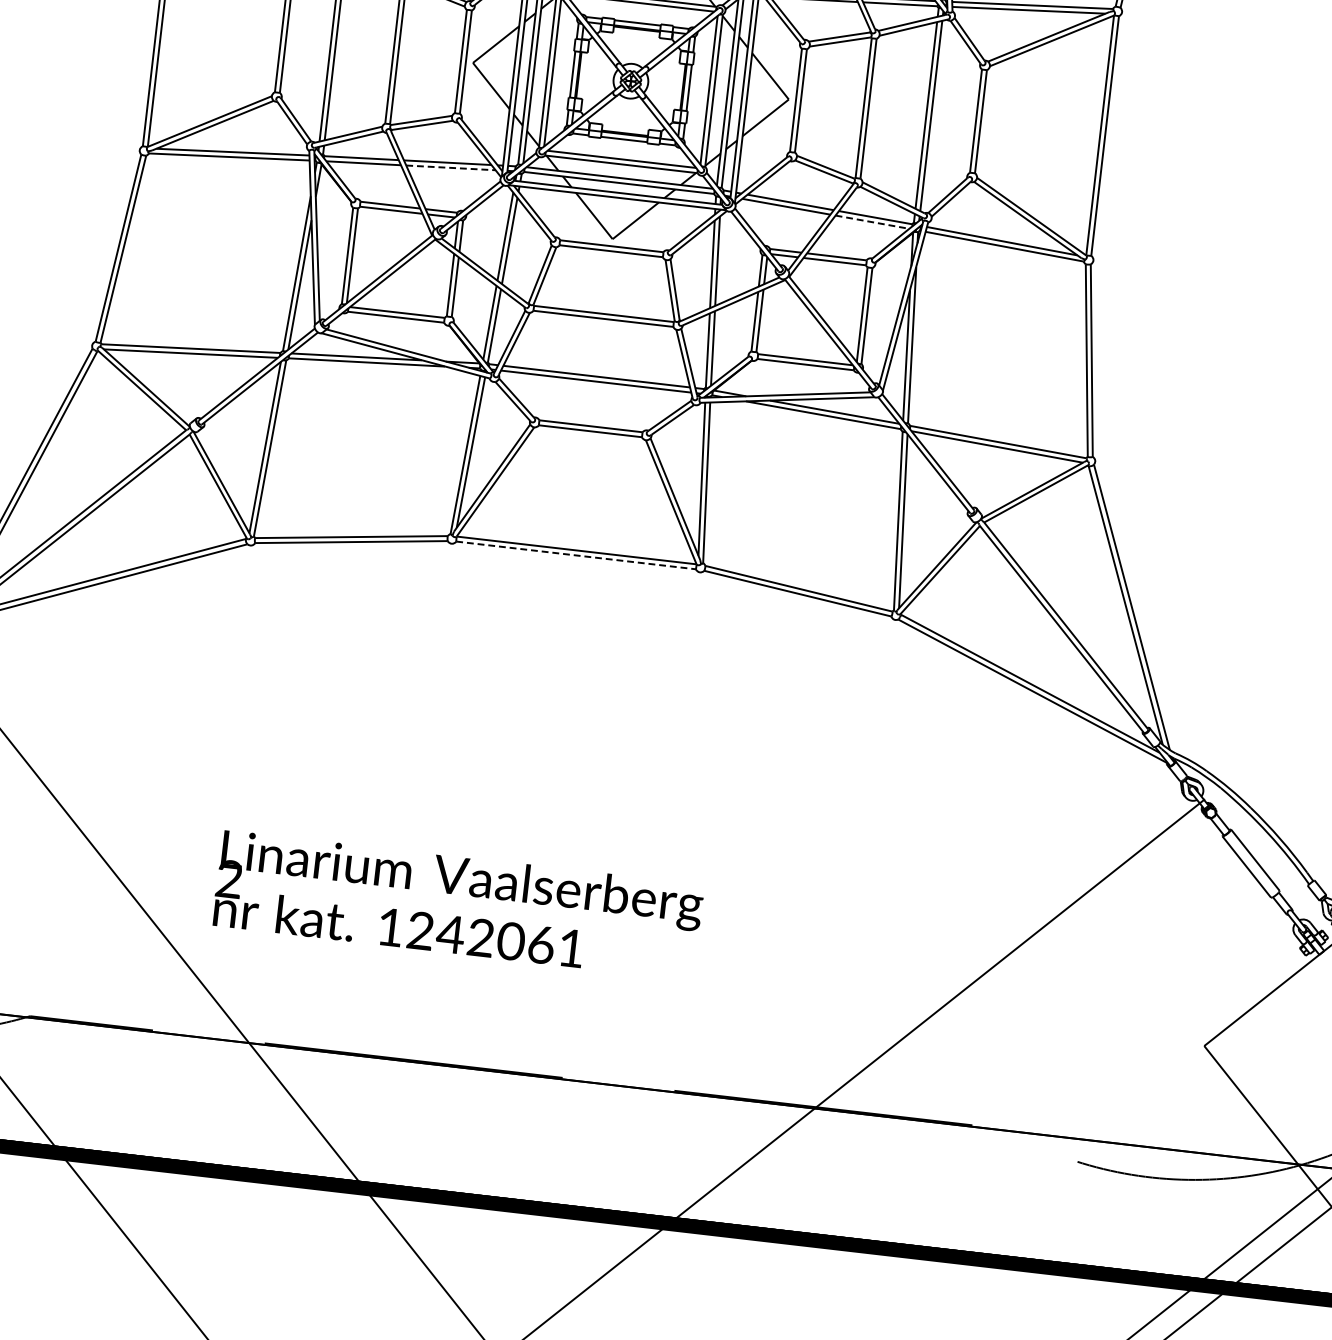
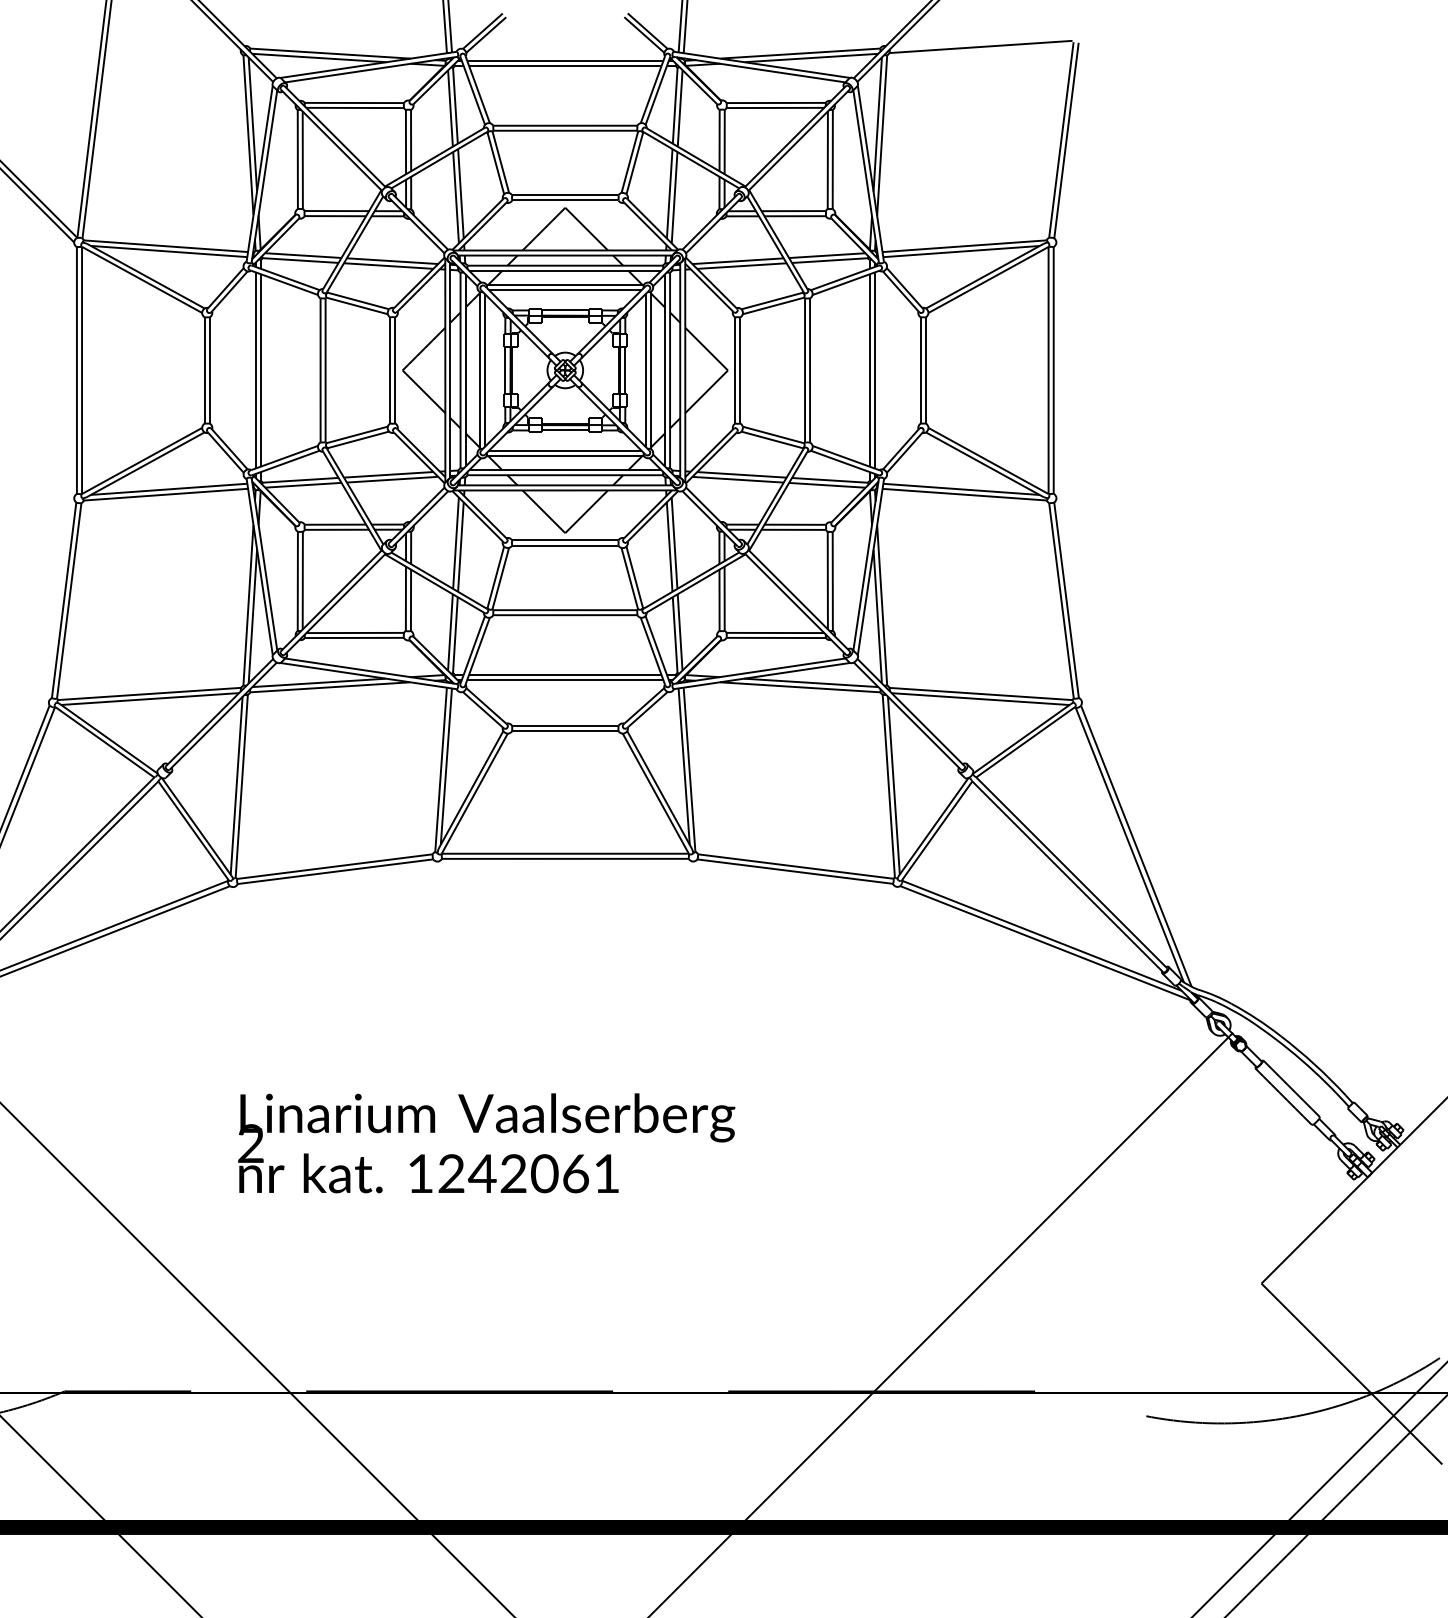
line: (450, 167) -> (392, 479), dashed -> solid
line: (872, 222) -> (827, 485), dashed -> solid
line: (576, 555) -> (565, 858), dashed -> solid
text: (458, 905) -> (486, 1143), moved

